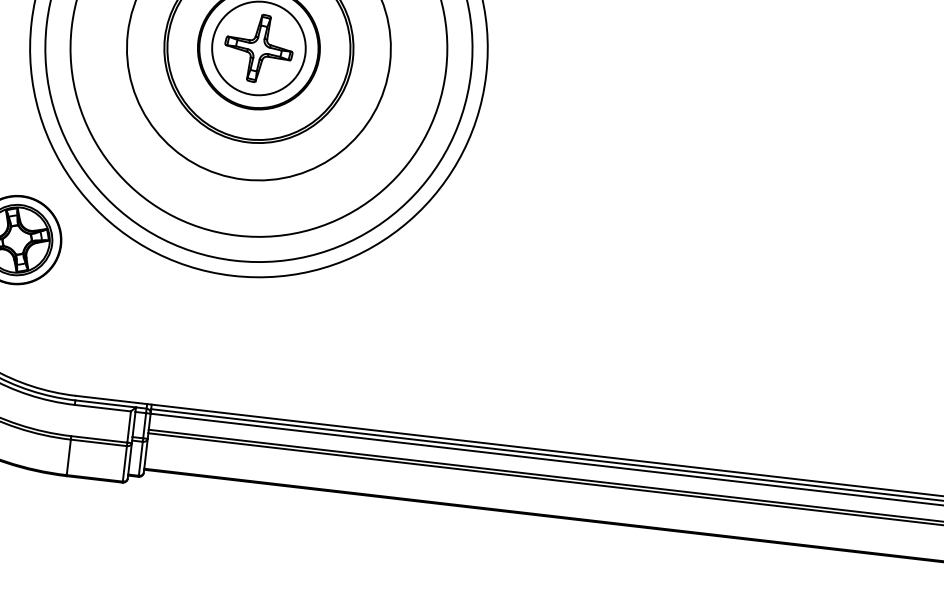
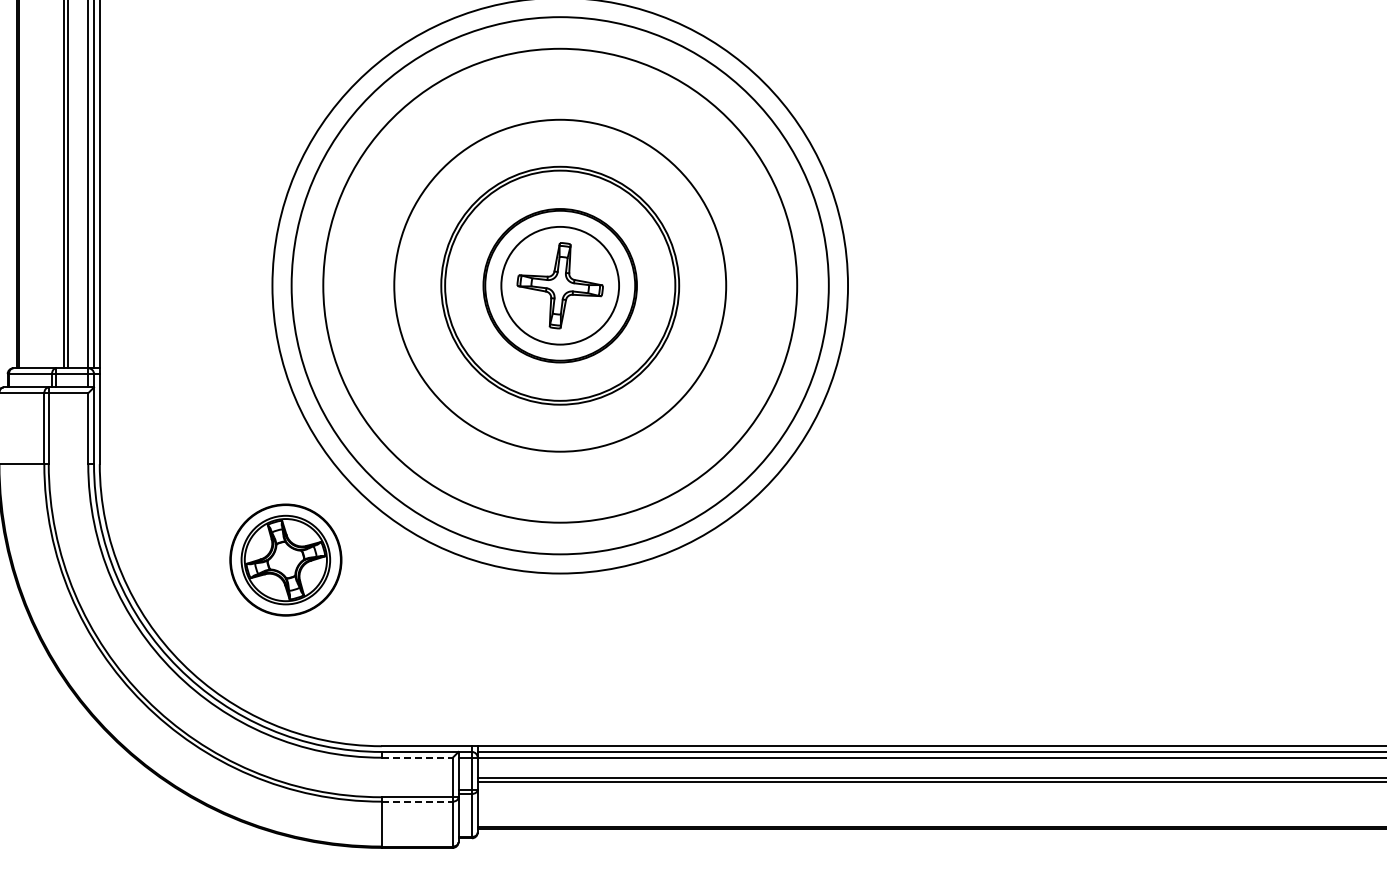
line: (103, 408) -> (417, 757), solid -> dashed
line: (99, 442) -> (417, 801), solid -> dashed

